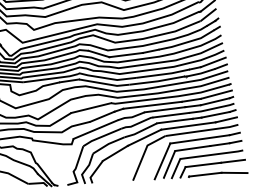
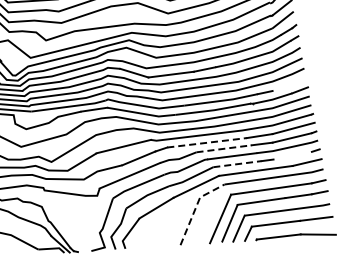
line: (213, 62) -> (289, 84), removed
line: (152, 105) -> (207, 142), solid -> dashed
line: (165, 109) -> (224, 148), solid -> dashed
line: (215, 114) -> (292, 155), removed
line: (175, 121) -> (237, 164), solid -> dashed
line: (144, 152) -> (196, 207), solid -> dashed

